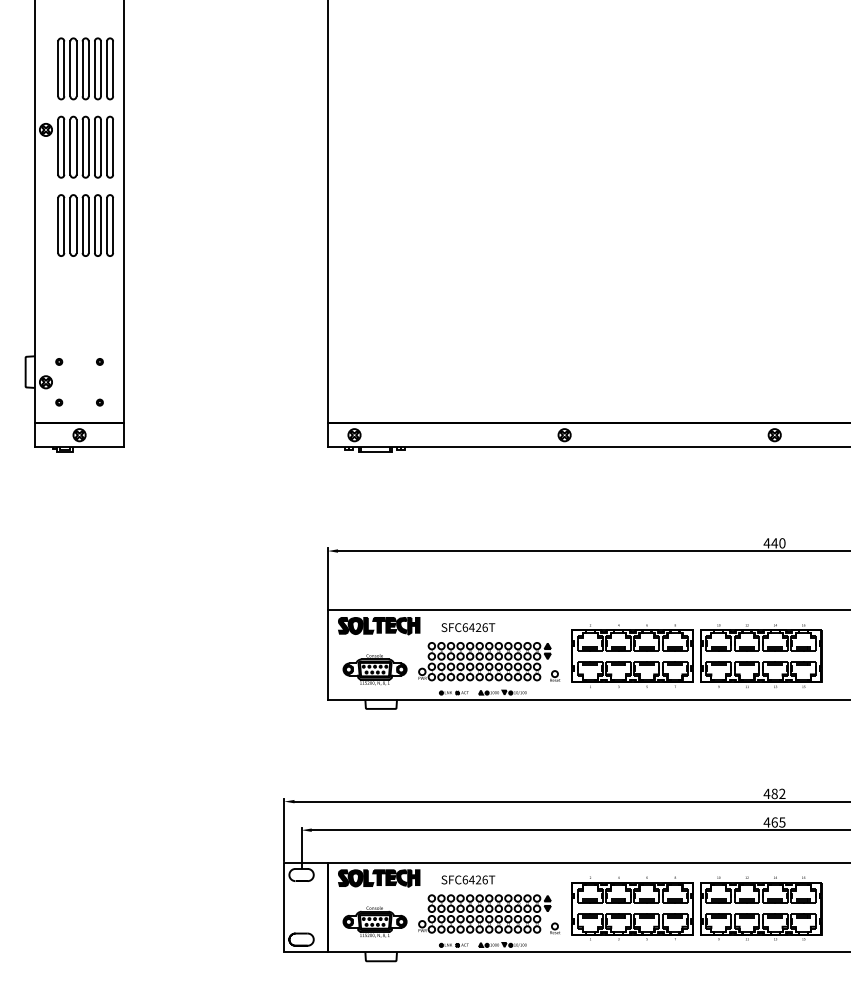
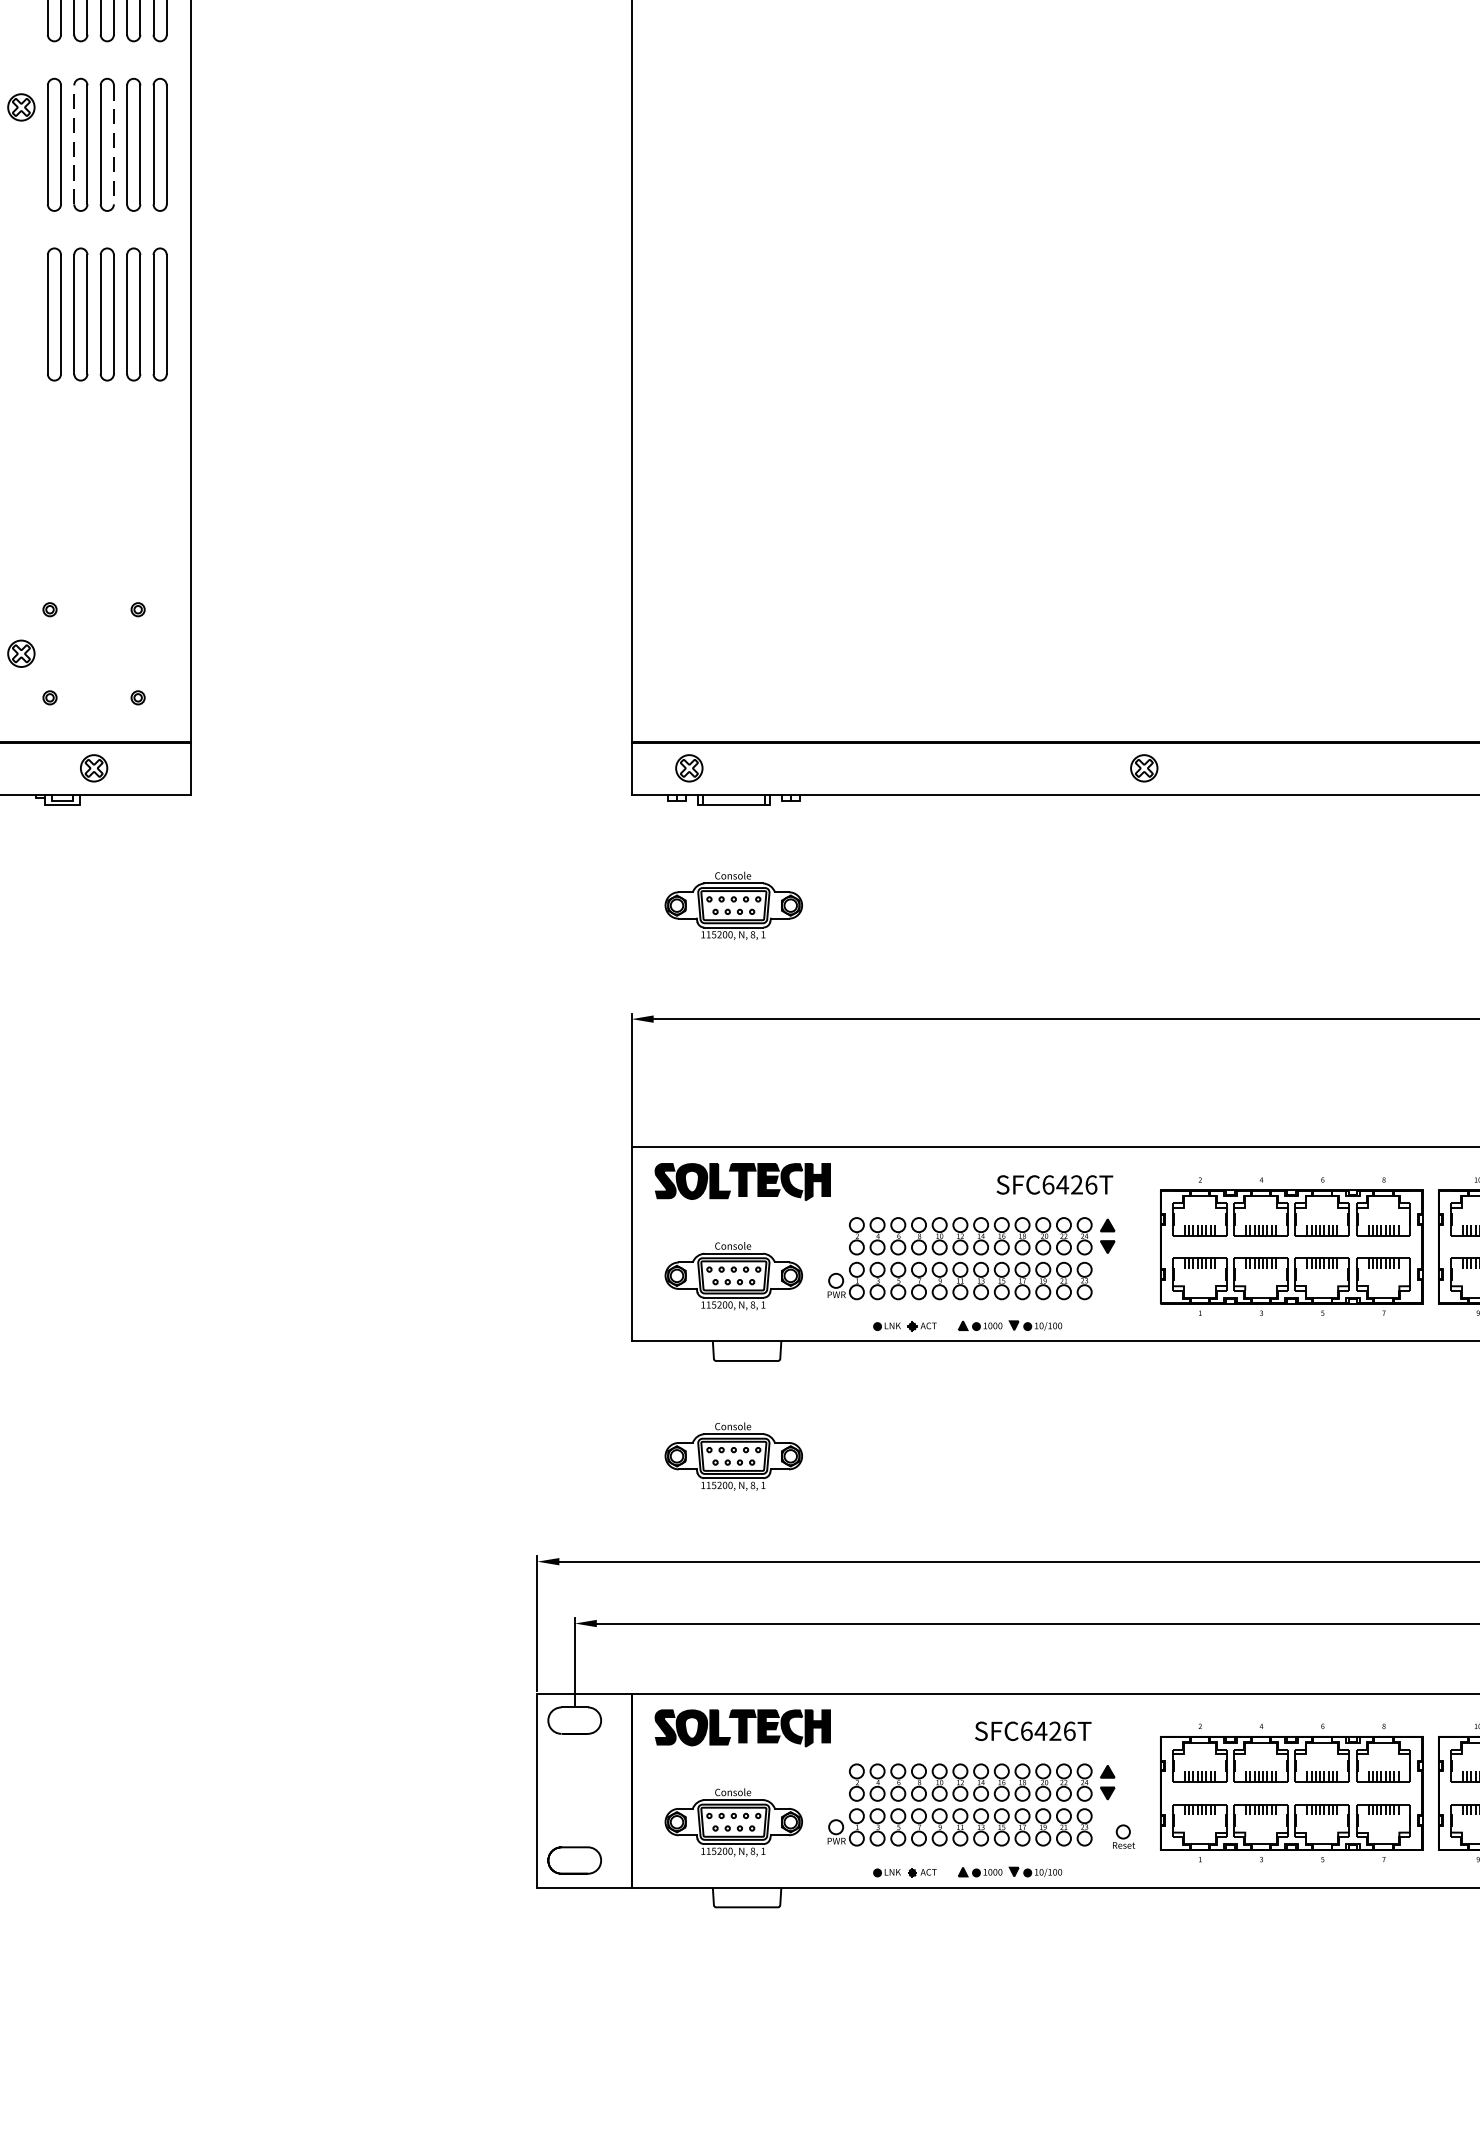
line: (70, 146) -> (74, 143), solid -> dashed
line: (88, 147) -> (113, 145), solid -> dashed
part: (374, 498) -> (732, 905), added
text: (468, 627) -> (1055, 1184), moved
part: (555, 675) -> (1124, 1288), removed
part: (374, 752) -> (732, 1455), added
text: (468, 879) -> (1033, 1730), moved

